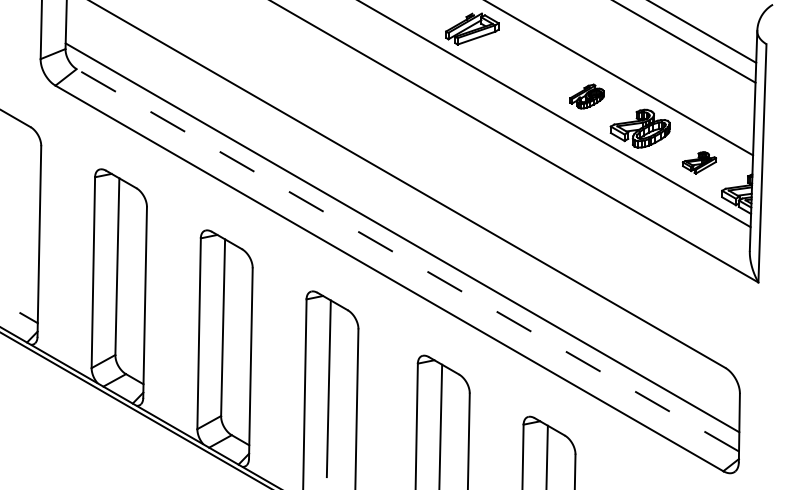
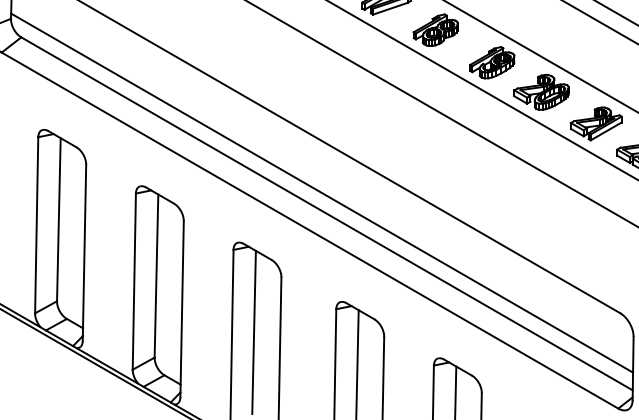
part: (525, 61) -> (435, 30), added
part: (586, 96) -> (491, 62), size x1.43
part: (699, 162) -> (596, 123), size x1.67
line: (407, 260) -> (326, 214), dashed -> solid

